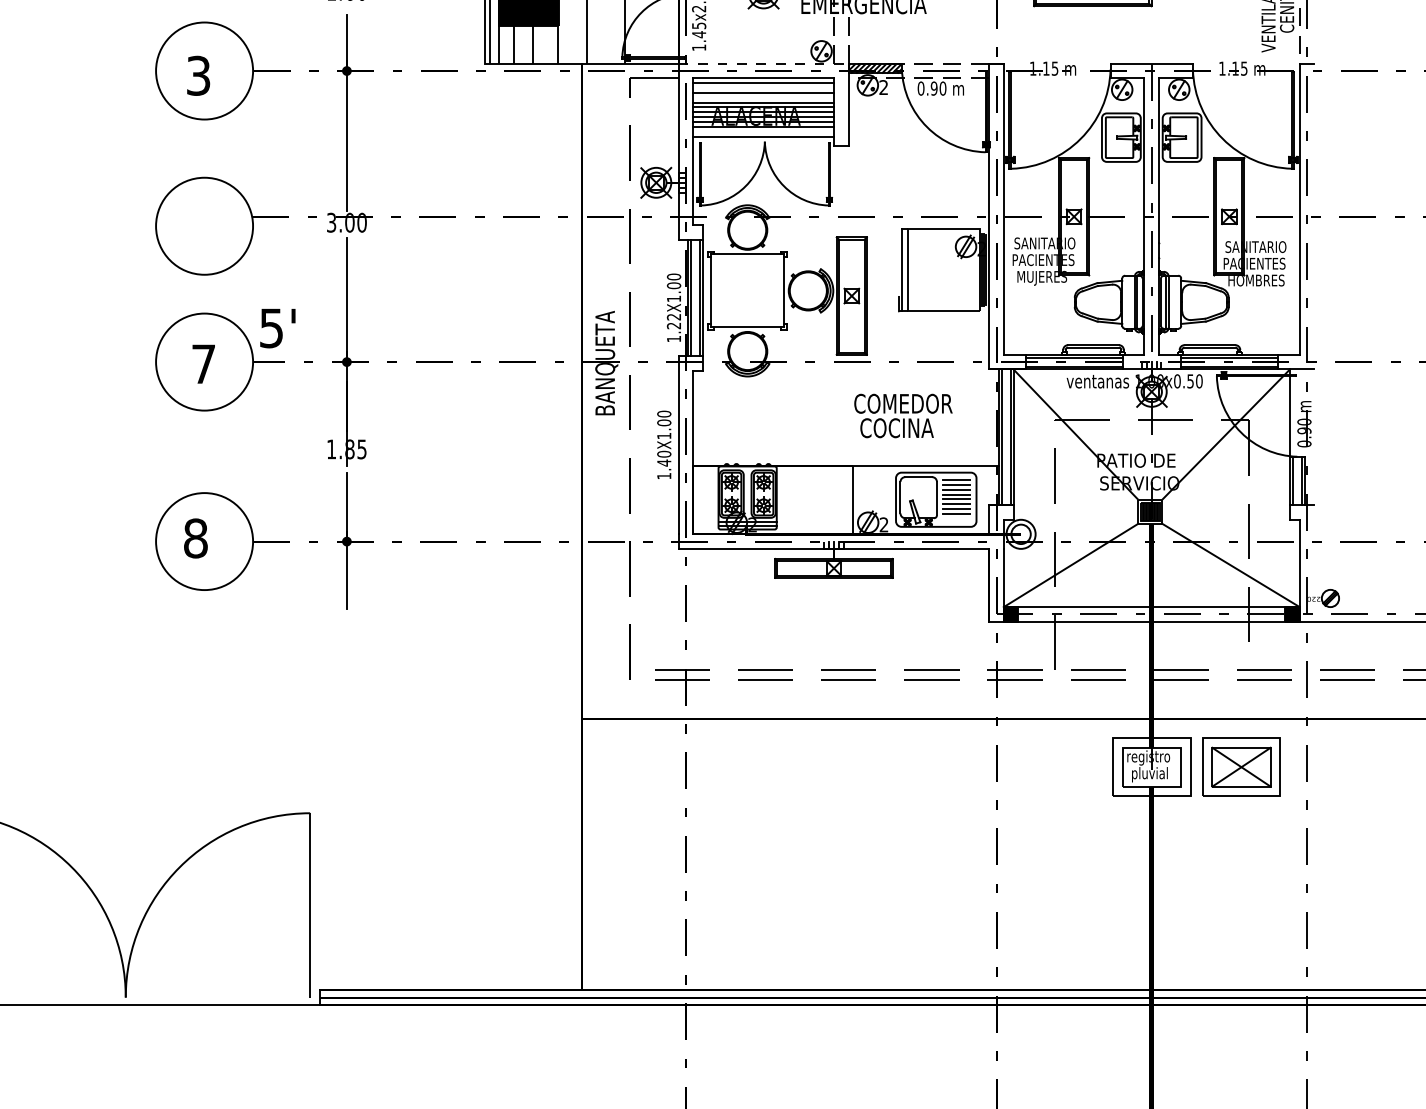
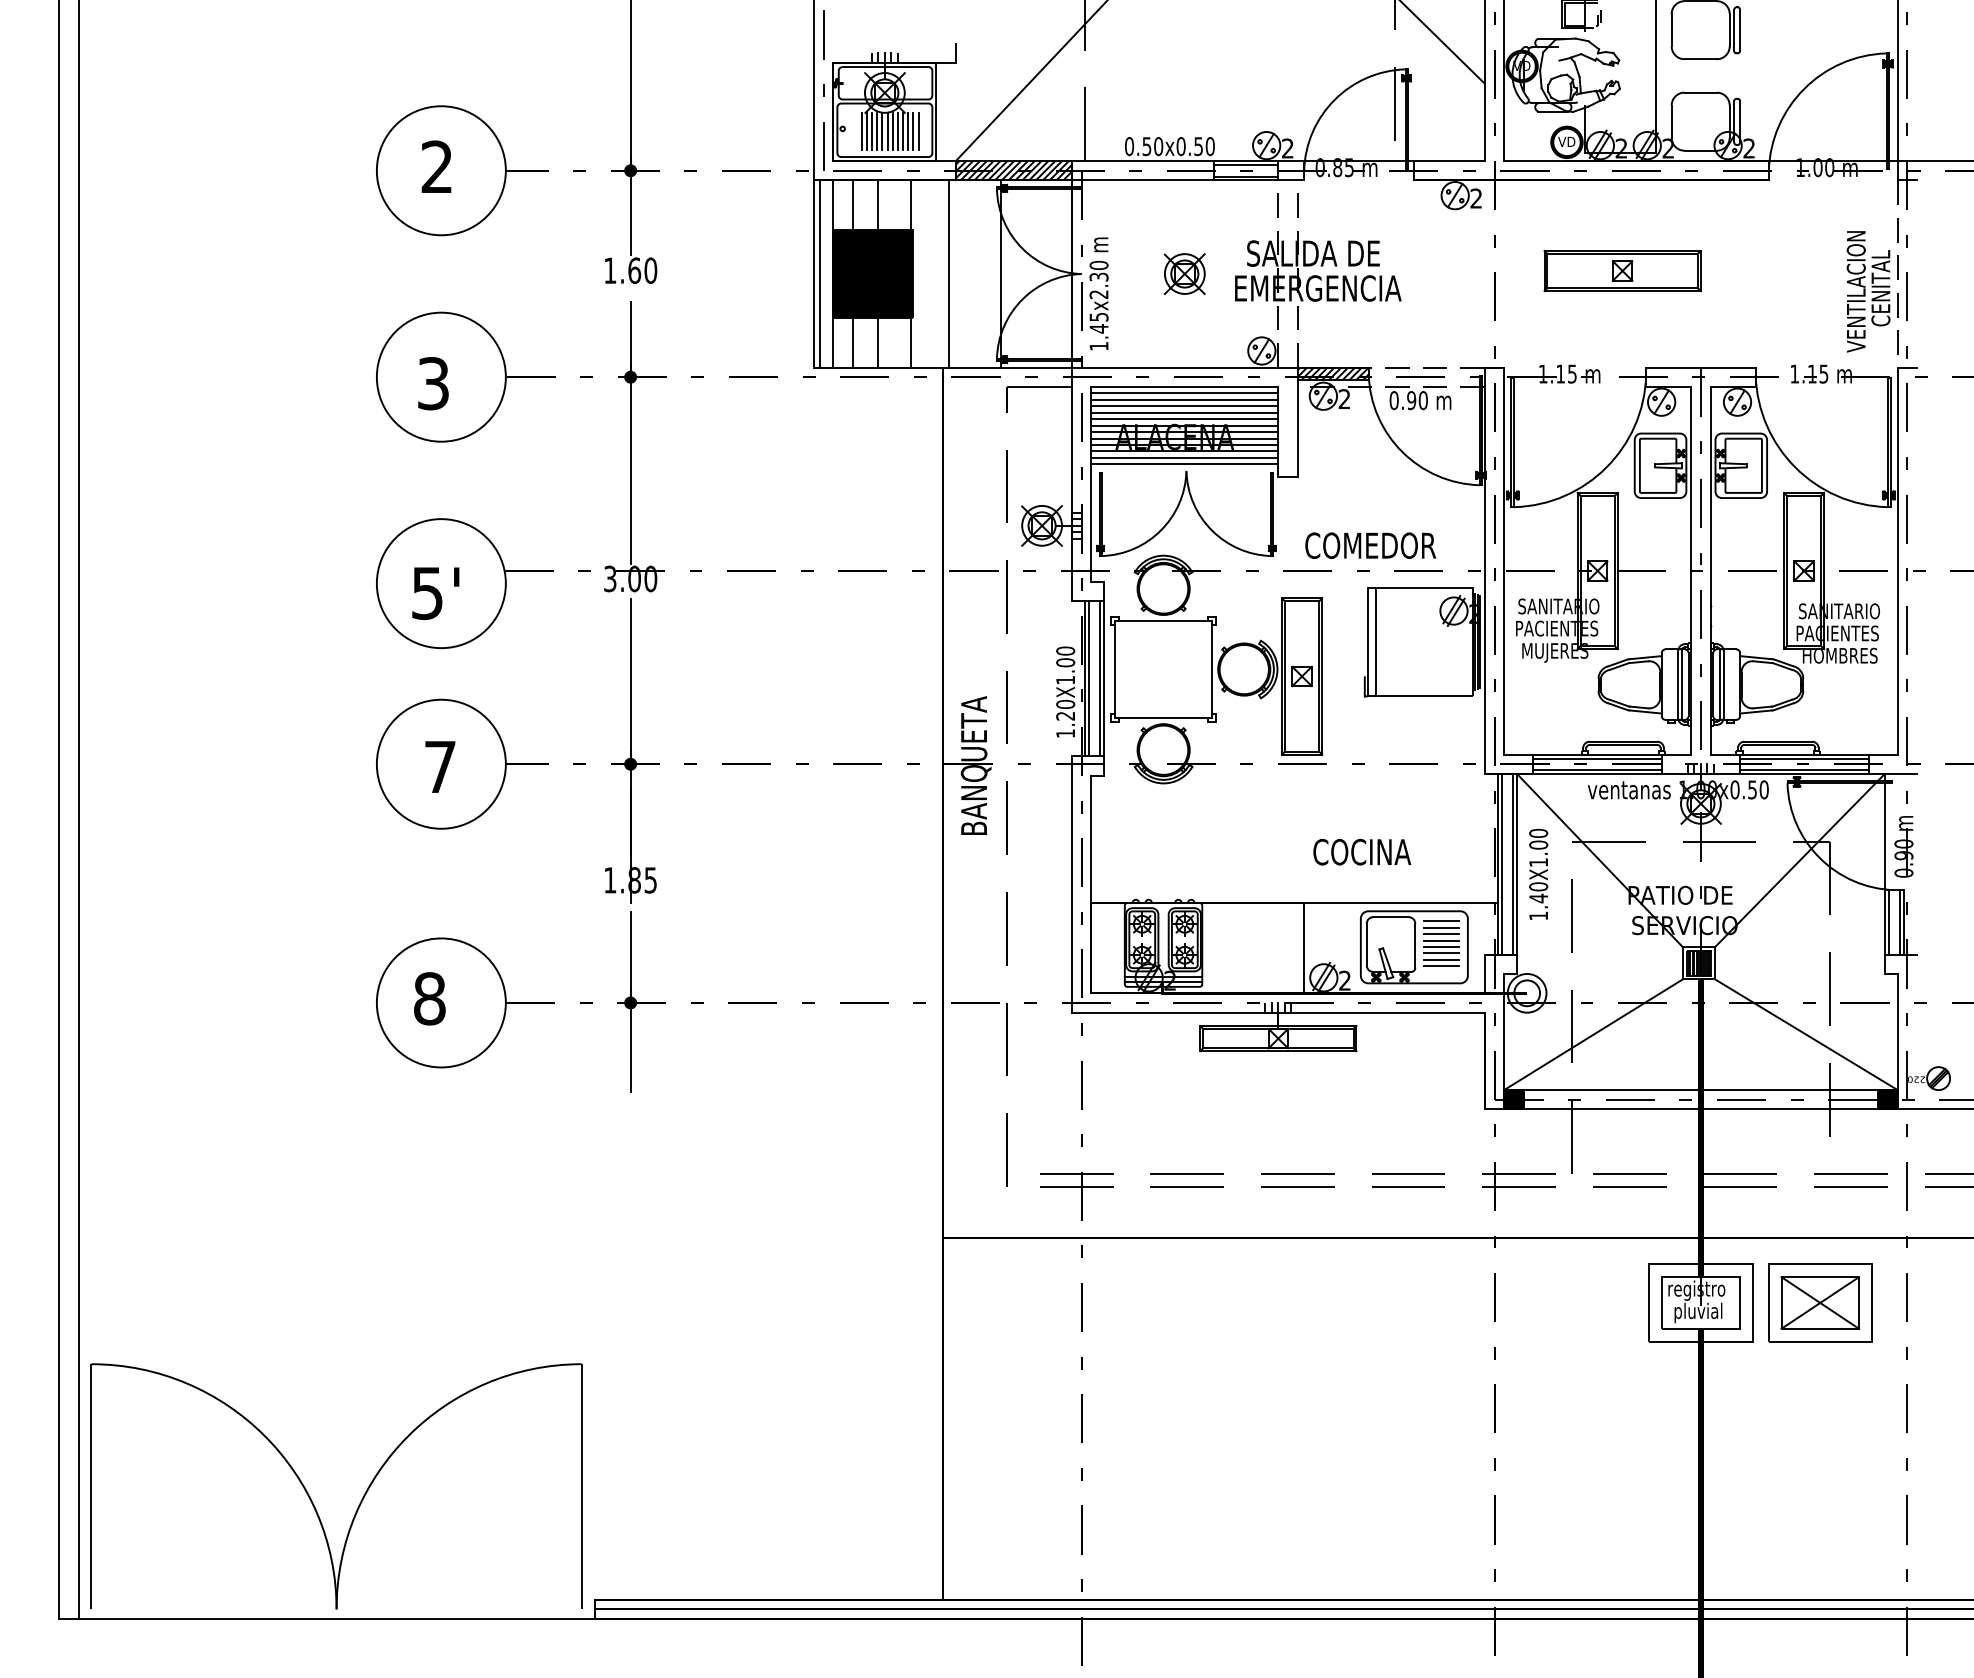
line: (763, 63) -> (1184, 367), dashed -> solid
line: (763, 87) -> (1184, 399), added
line: (763, 97) -> (1184, 412), added
line: (763, 131) -> (1184, 457), added
text: (673, 317) -> (1065, 704), 1.22X1.00 -> 1.20X1.00
text: (277, 328) -> (435, 593), moved
text: (903, 403) -> (1370, 545), moved
text: (664, 444) -> (1538, 873), moved

